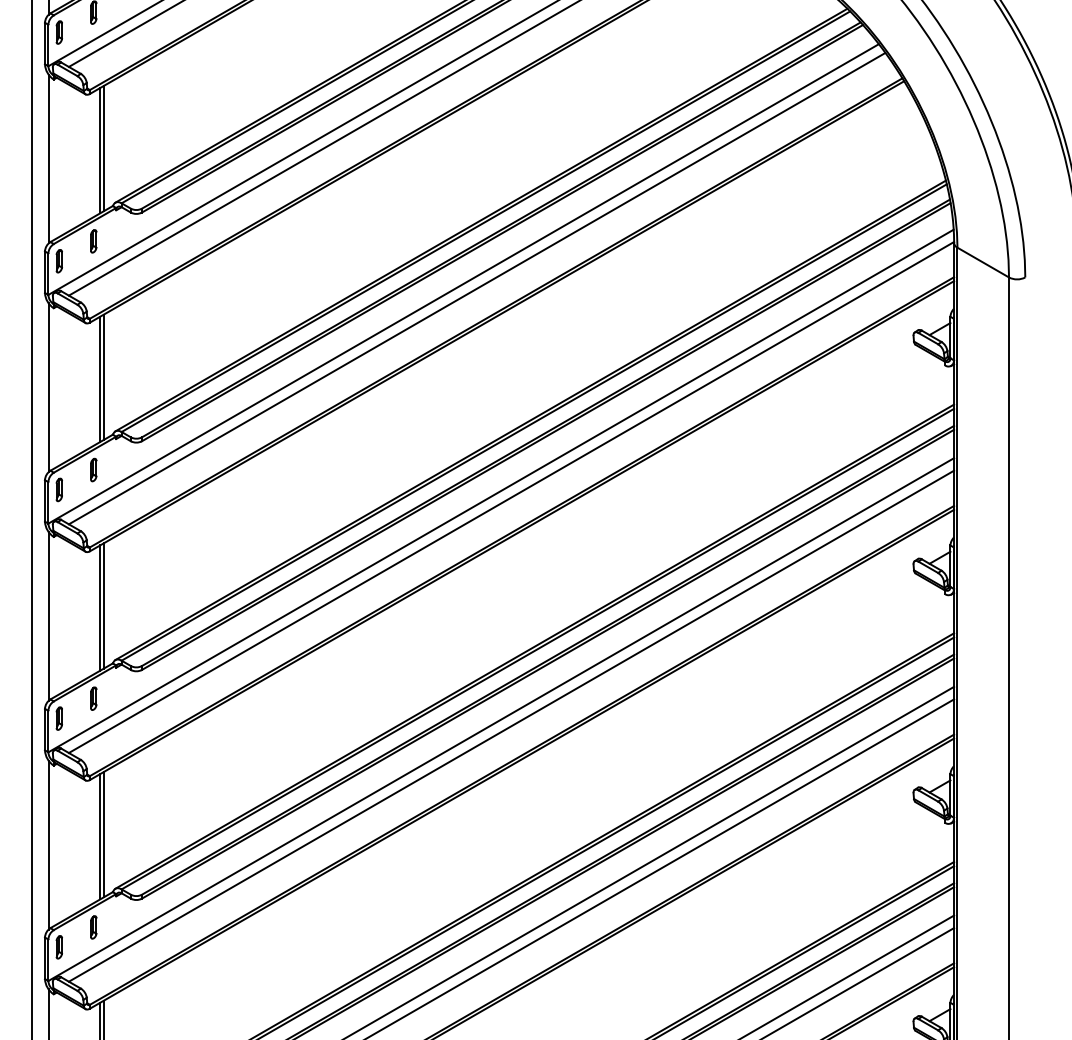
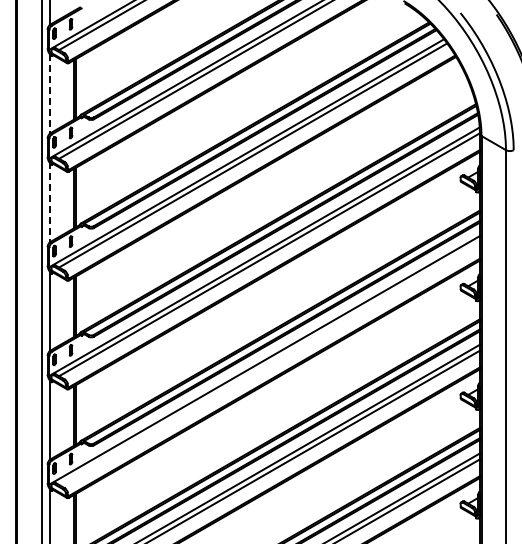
line: (48, 160) -> (49, 94), solid -> dashed
line: (48, 389) -> (49, 203), solid -> dashed
line: (511, 726) -> (269, 363), removed

